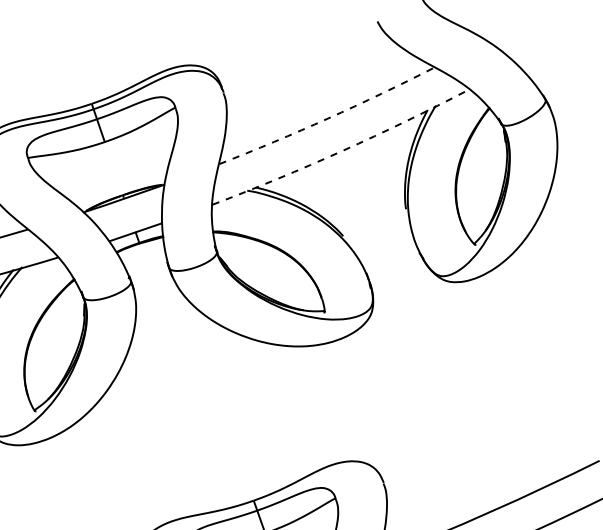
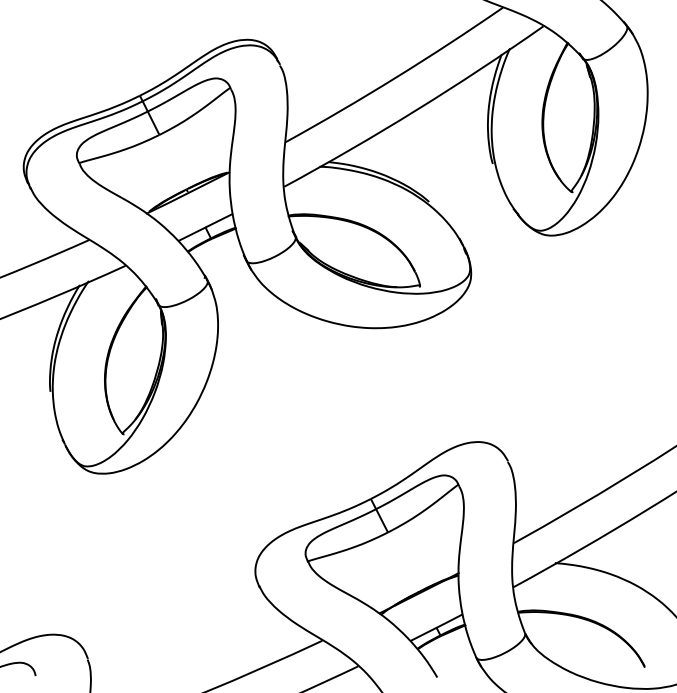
arc: (328, 118) -> (396, 77), dashed -> solid
arc: (342, 151) -> (416, 110), dashed -> solid

